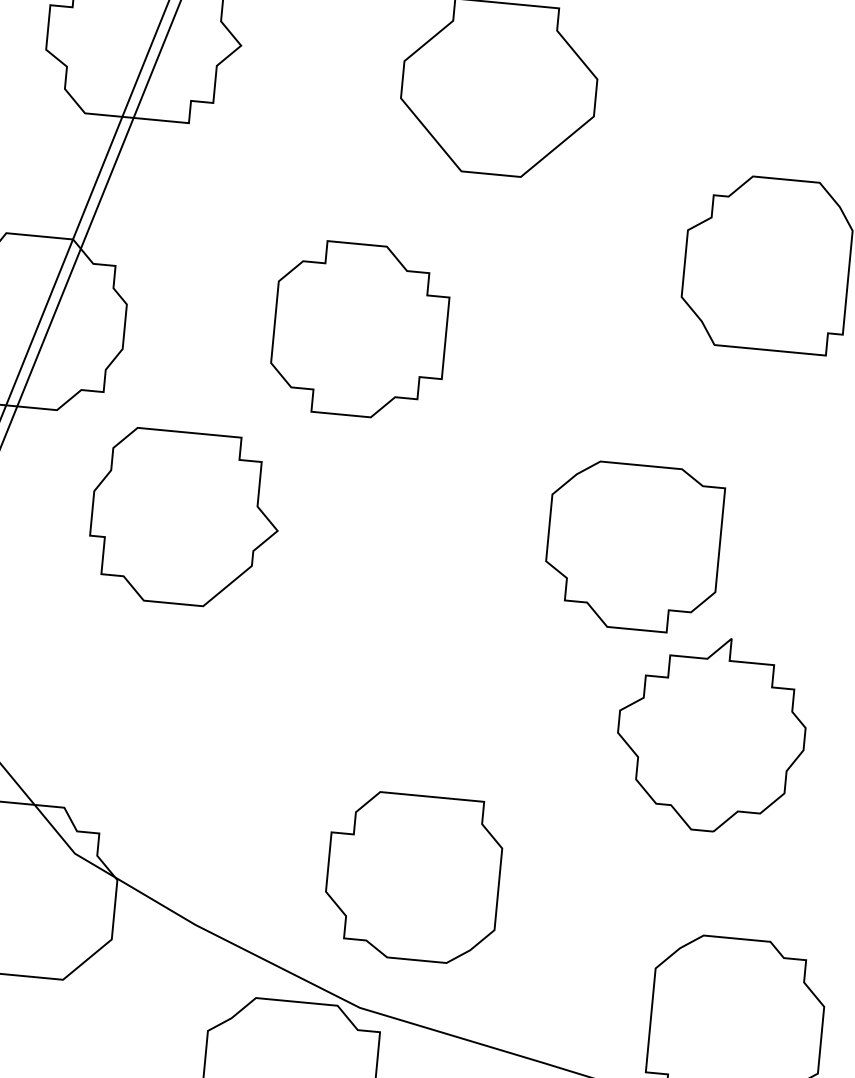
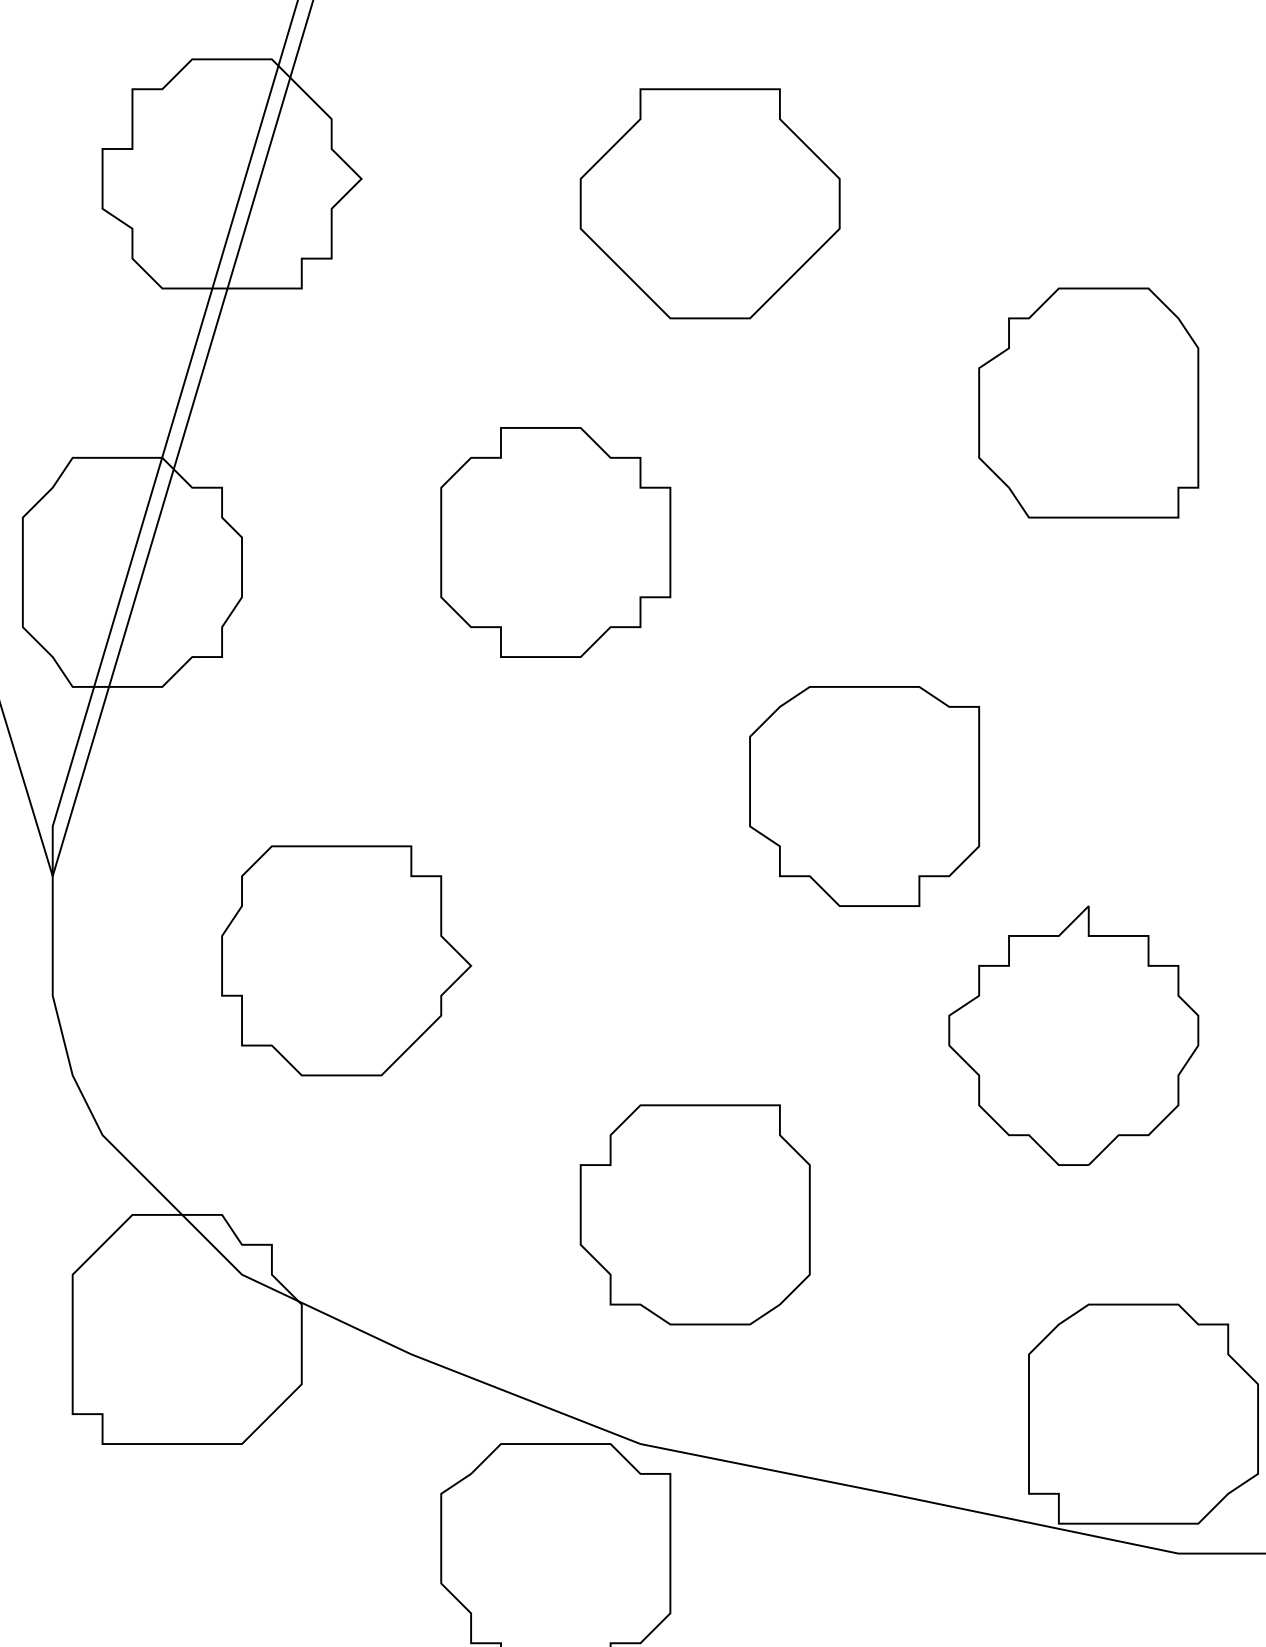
part: (185, 518) -> (346, 960), moved
part: (633, 547) -> (864, 796), moved
part: (412, 877) -> (694, 1214), moved

